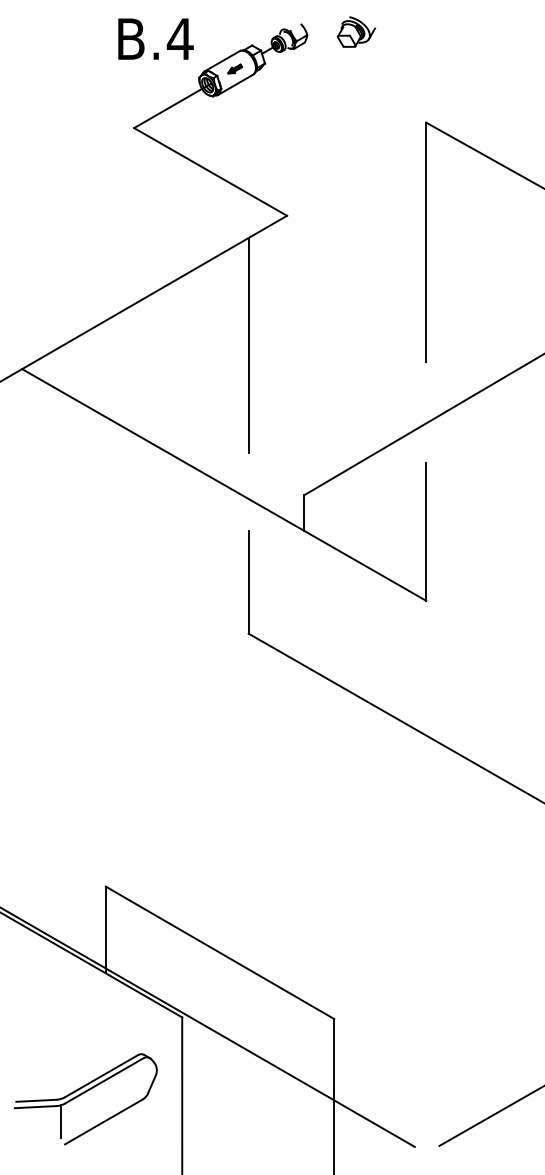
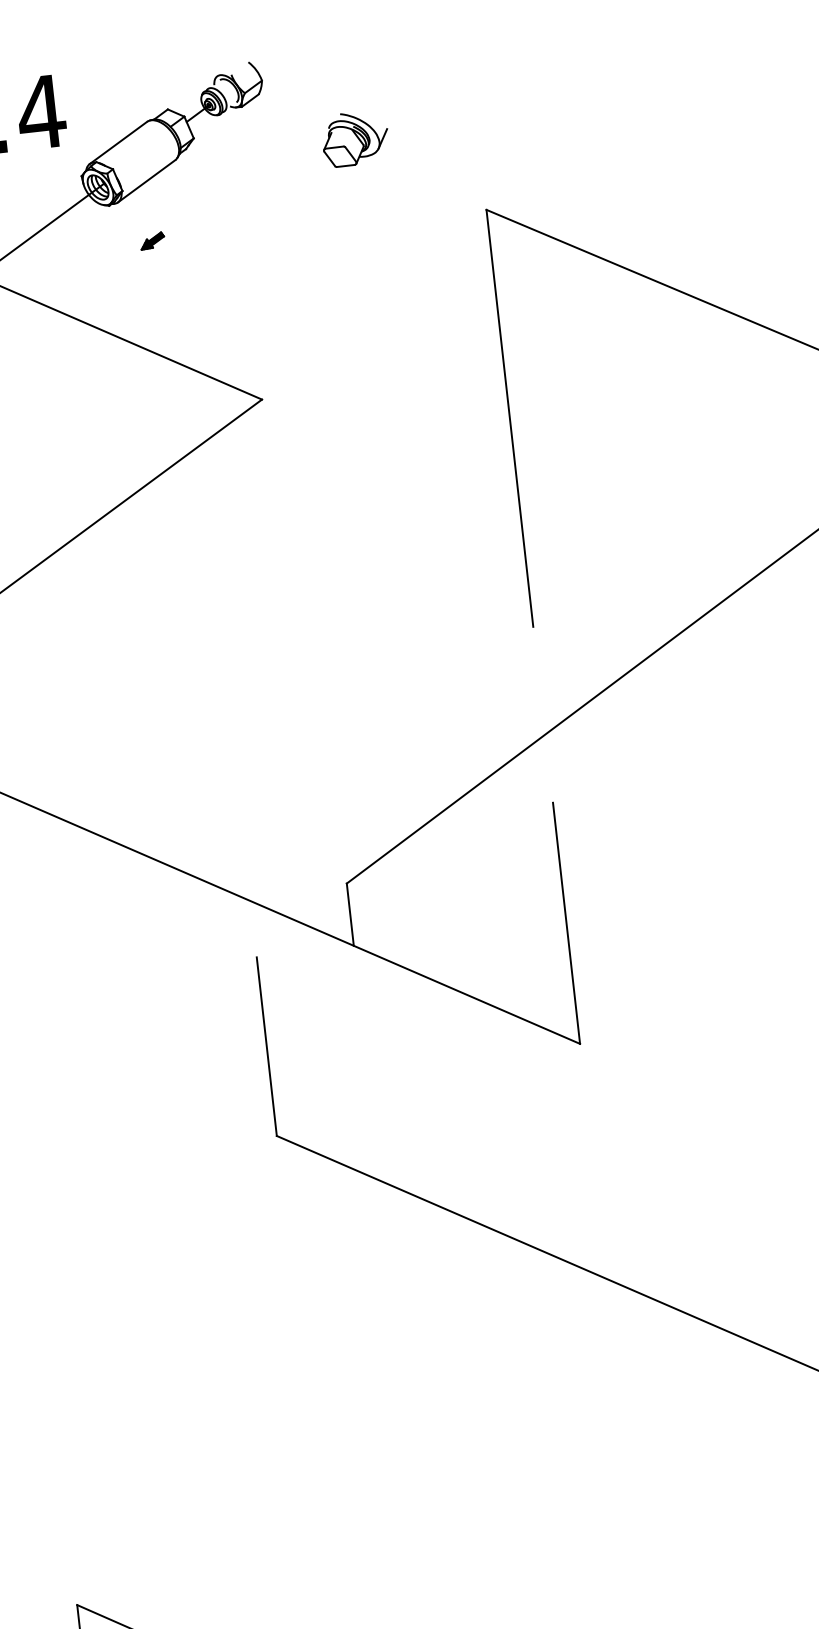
part: (356, 31) -> (355, 137), moved
part: (234, 68) -> (151, 240), moved
line: (248, 345) -> (220, 633), removed

